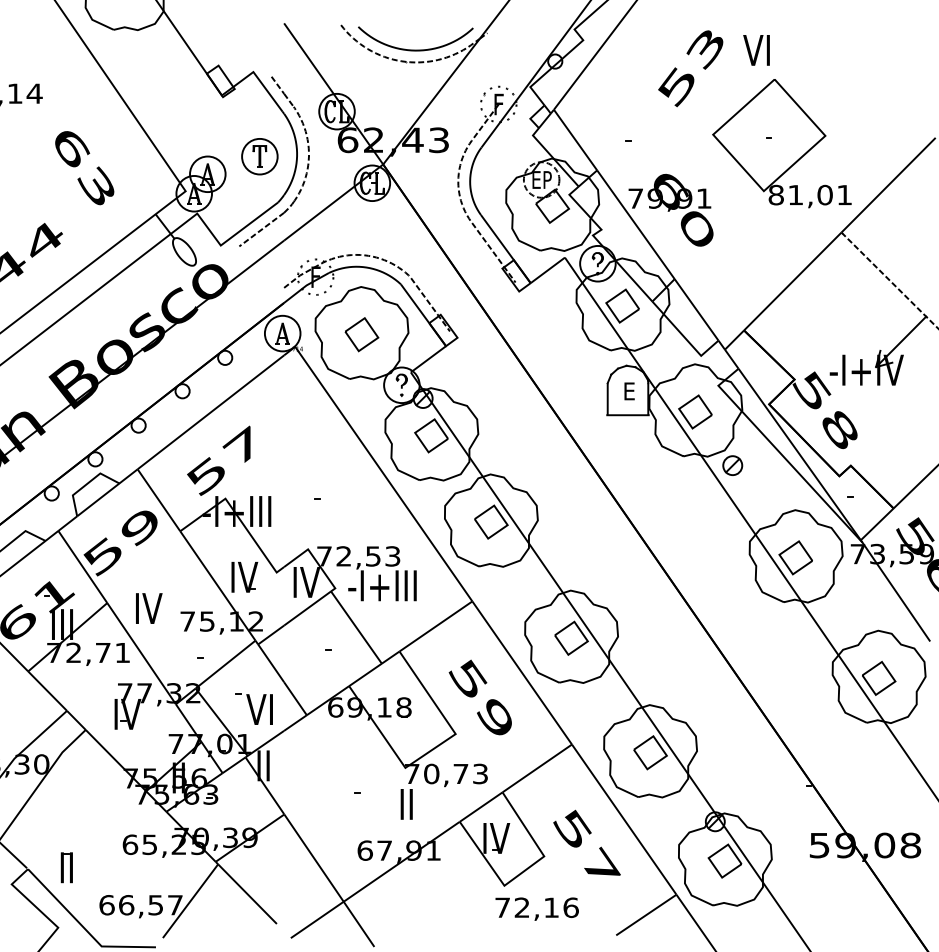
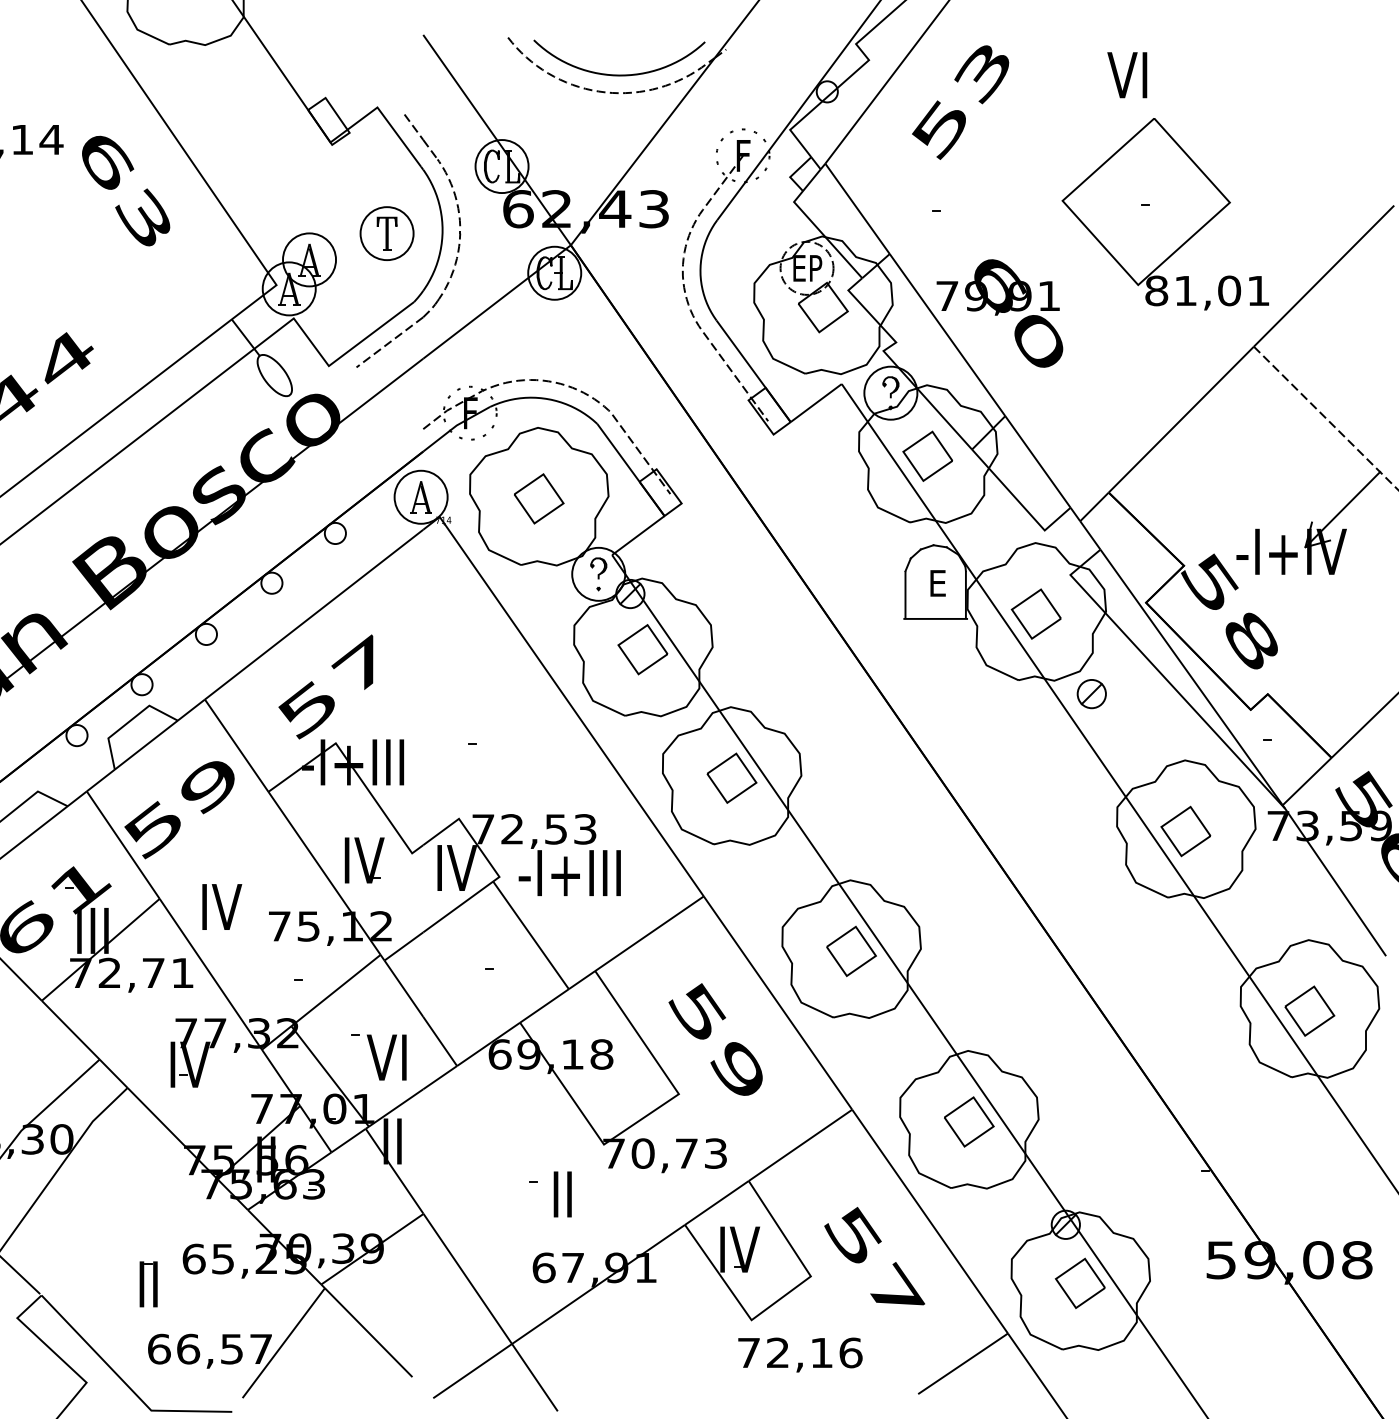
text: (690, 68) -> (960, 102), moved
text: (84, 168) -> (125, 191), moved
text: (406, 804) -> (562, 1194), moved
part: (66, 867) -> (148, 1284), moved

